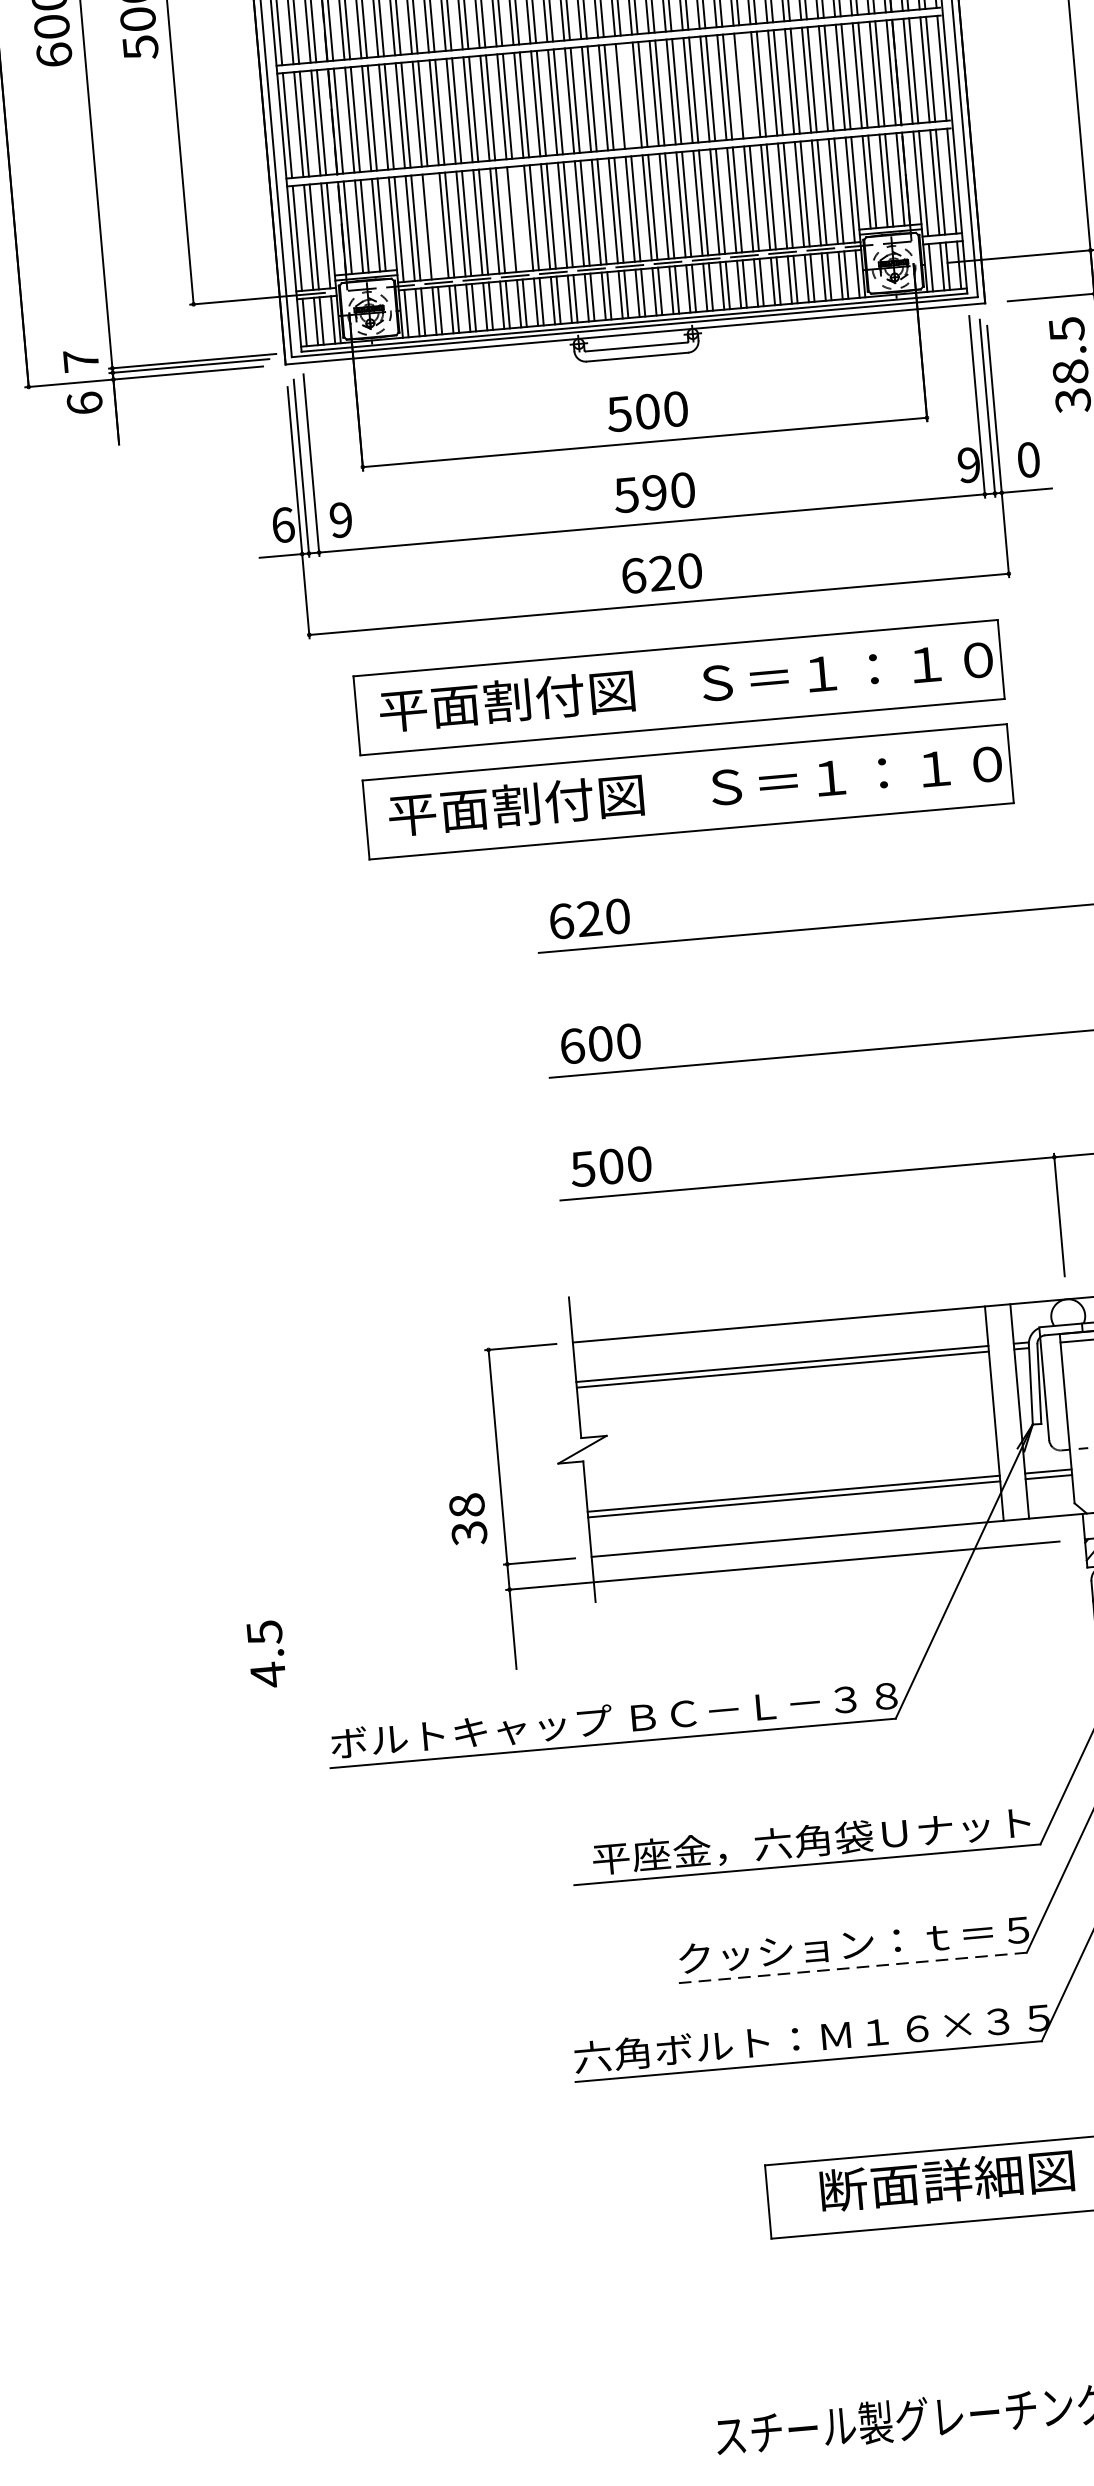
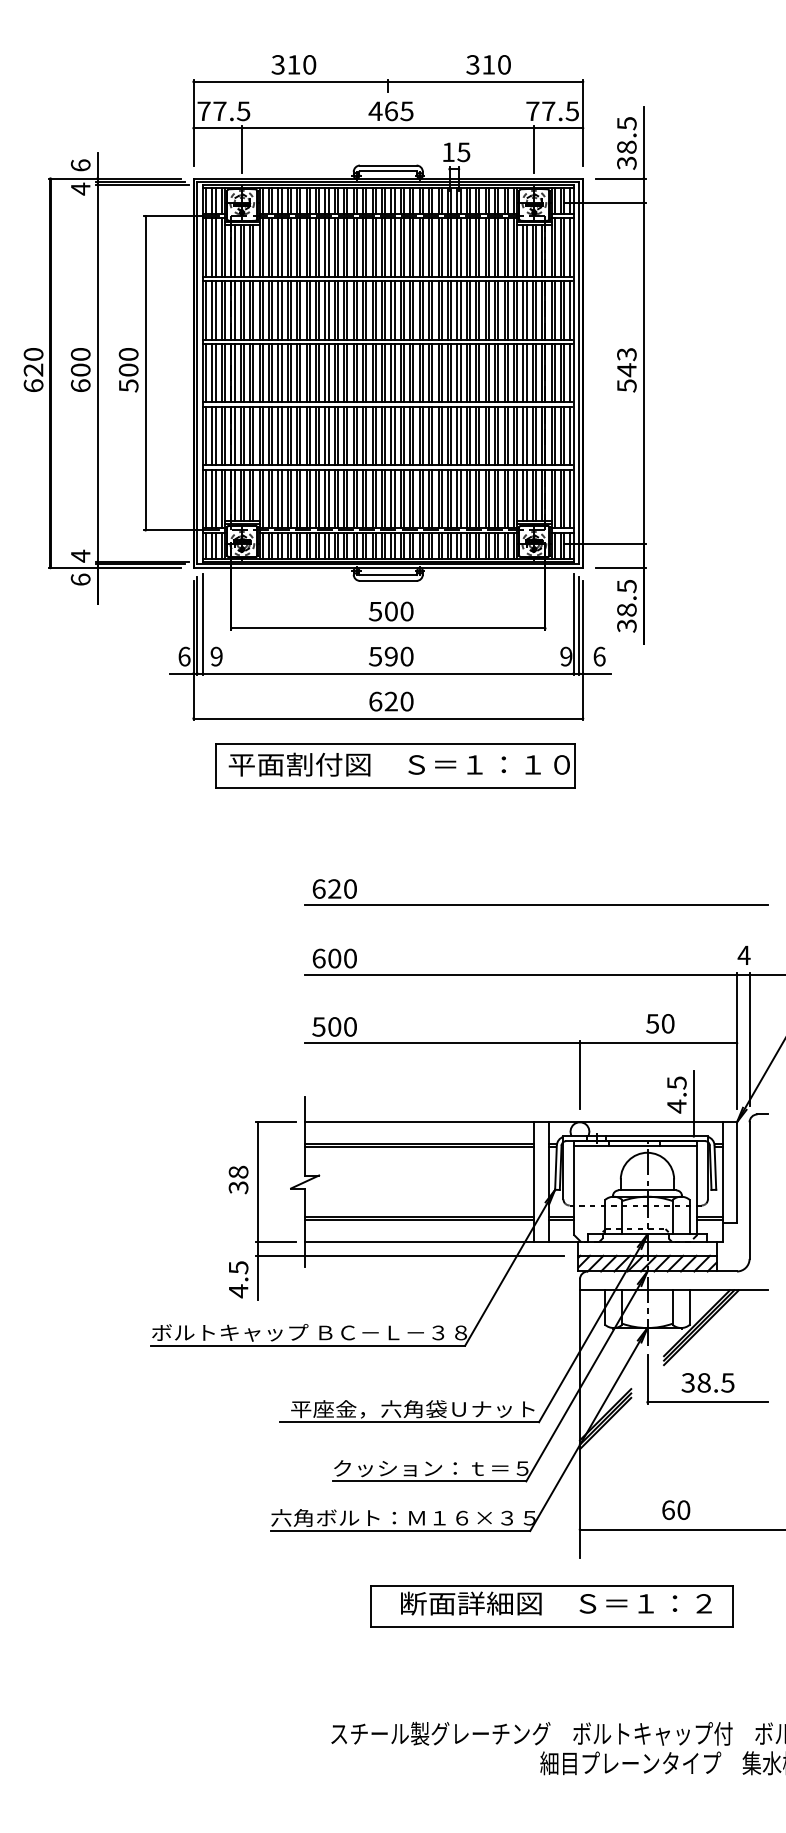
line: (744, 84) -> (460, 435), added
line: (625, 94) -> (394, 435), added
line: (517, 218) -> (328, 498), added
line: (432, 225) -> (281, 498), added
text: (80, 359) -> (80, 555), 7 -> 4
text: (1028, 459) -> (599, 656), 0 -> 6
part: (688, 791) -> (395, 823), removed
text: (467, 1518) -> (238, 1179), moved
text: (266, 1653) -> (238, 1279), moved
line: (852, 1968) -> (429, 1481), dashed -> solid

